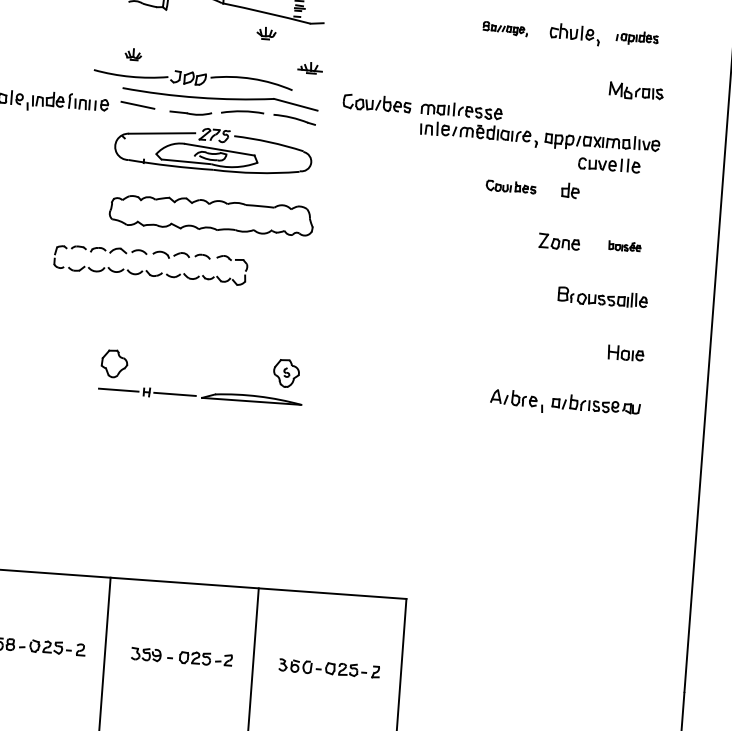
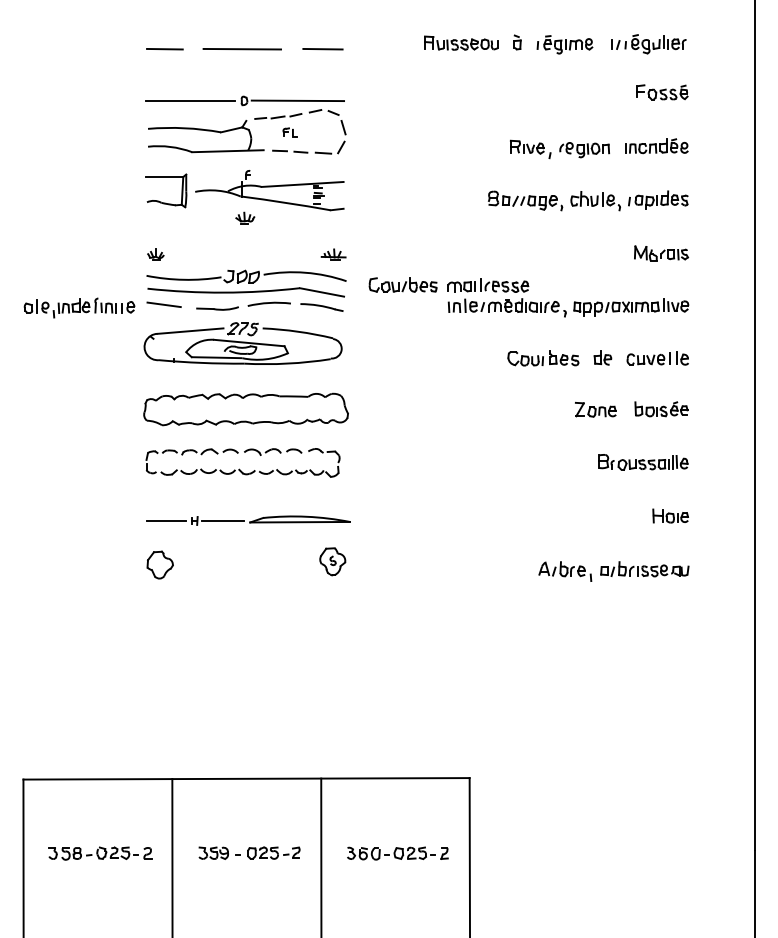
part: (505, 28) -> (525, 200), size x1.67
part: (266, 32) -> (245, 217), moved
part: (637, 37) -> (658, 199), size x1.43
part: (193, 78) -> (246, 276), moved
part: (609, 164) -> (657, 358), moved
part: (511, 187) -> (543, 358), size x1.43
part: (624, 246) -> (661, 409), size x1.67
part: (146, 269) -> (239, 468), moved
part: (200, 395) -> (248, 520), moved

